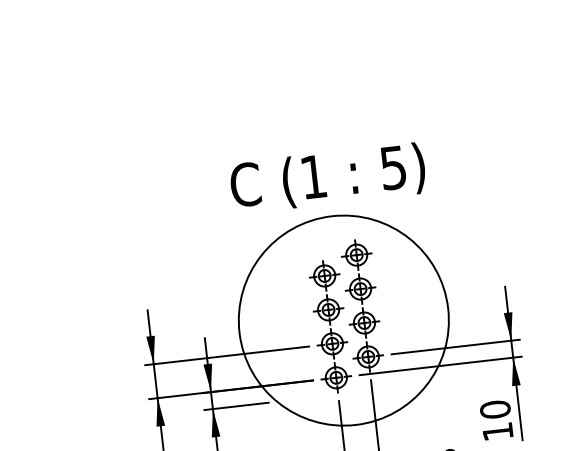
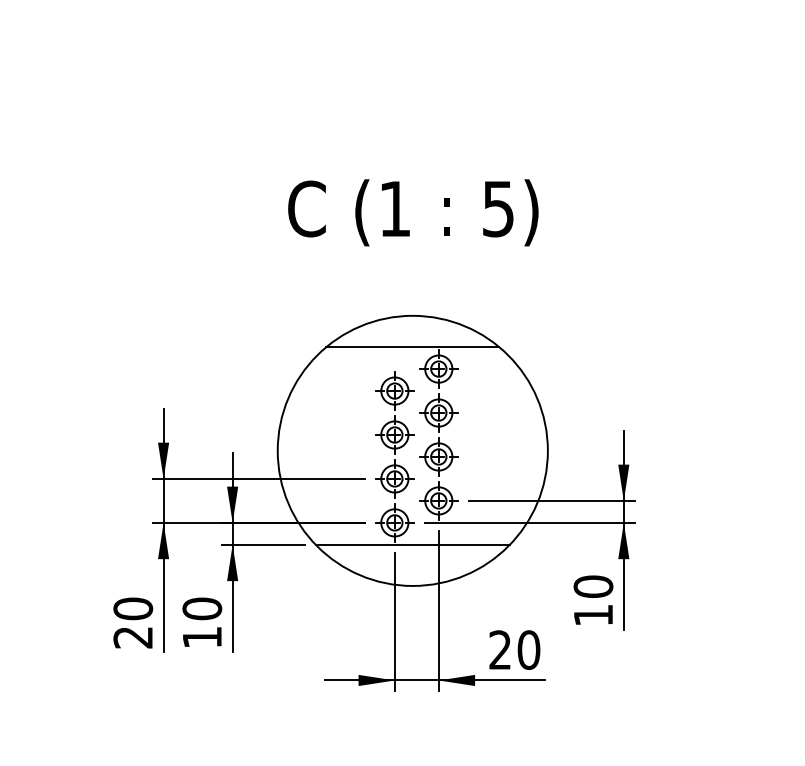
text: (328, 178) -> (413, 212), moved
line: (334, 240) -> (412, 347), added
line: (351, 392) -> (412, 544), added

